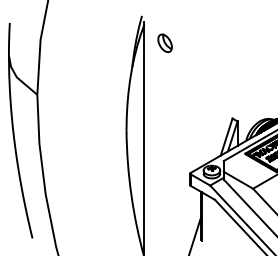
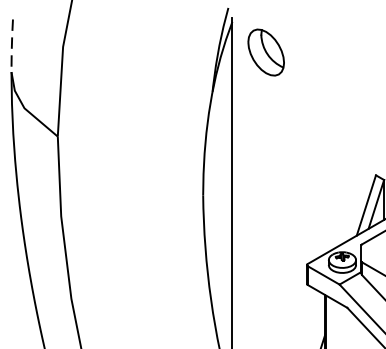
line: (9, 39) -> (12, 46), solid -> dashed
part: (164, 43) -> (265, 52), size x1.6

